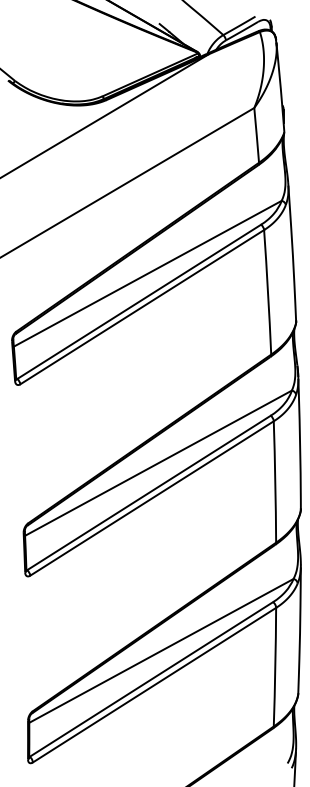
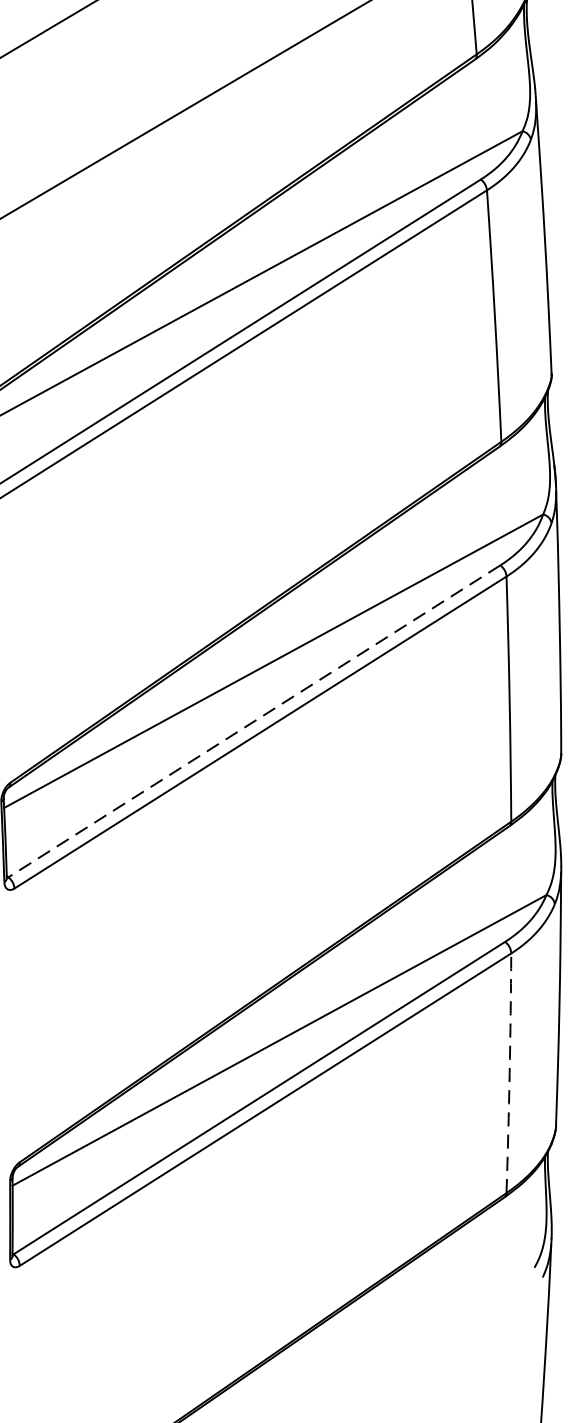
line: (148, 493) -> (253, 722), solid -> dashed
arc: (275, 667) -> (509, 1073), solid -> dashed

